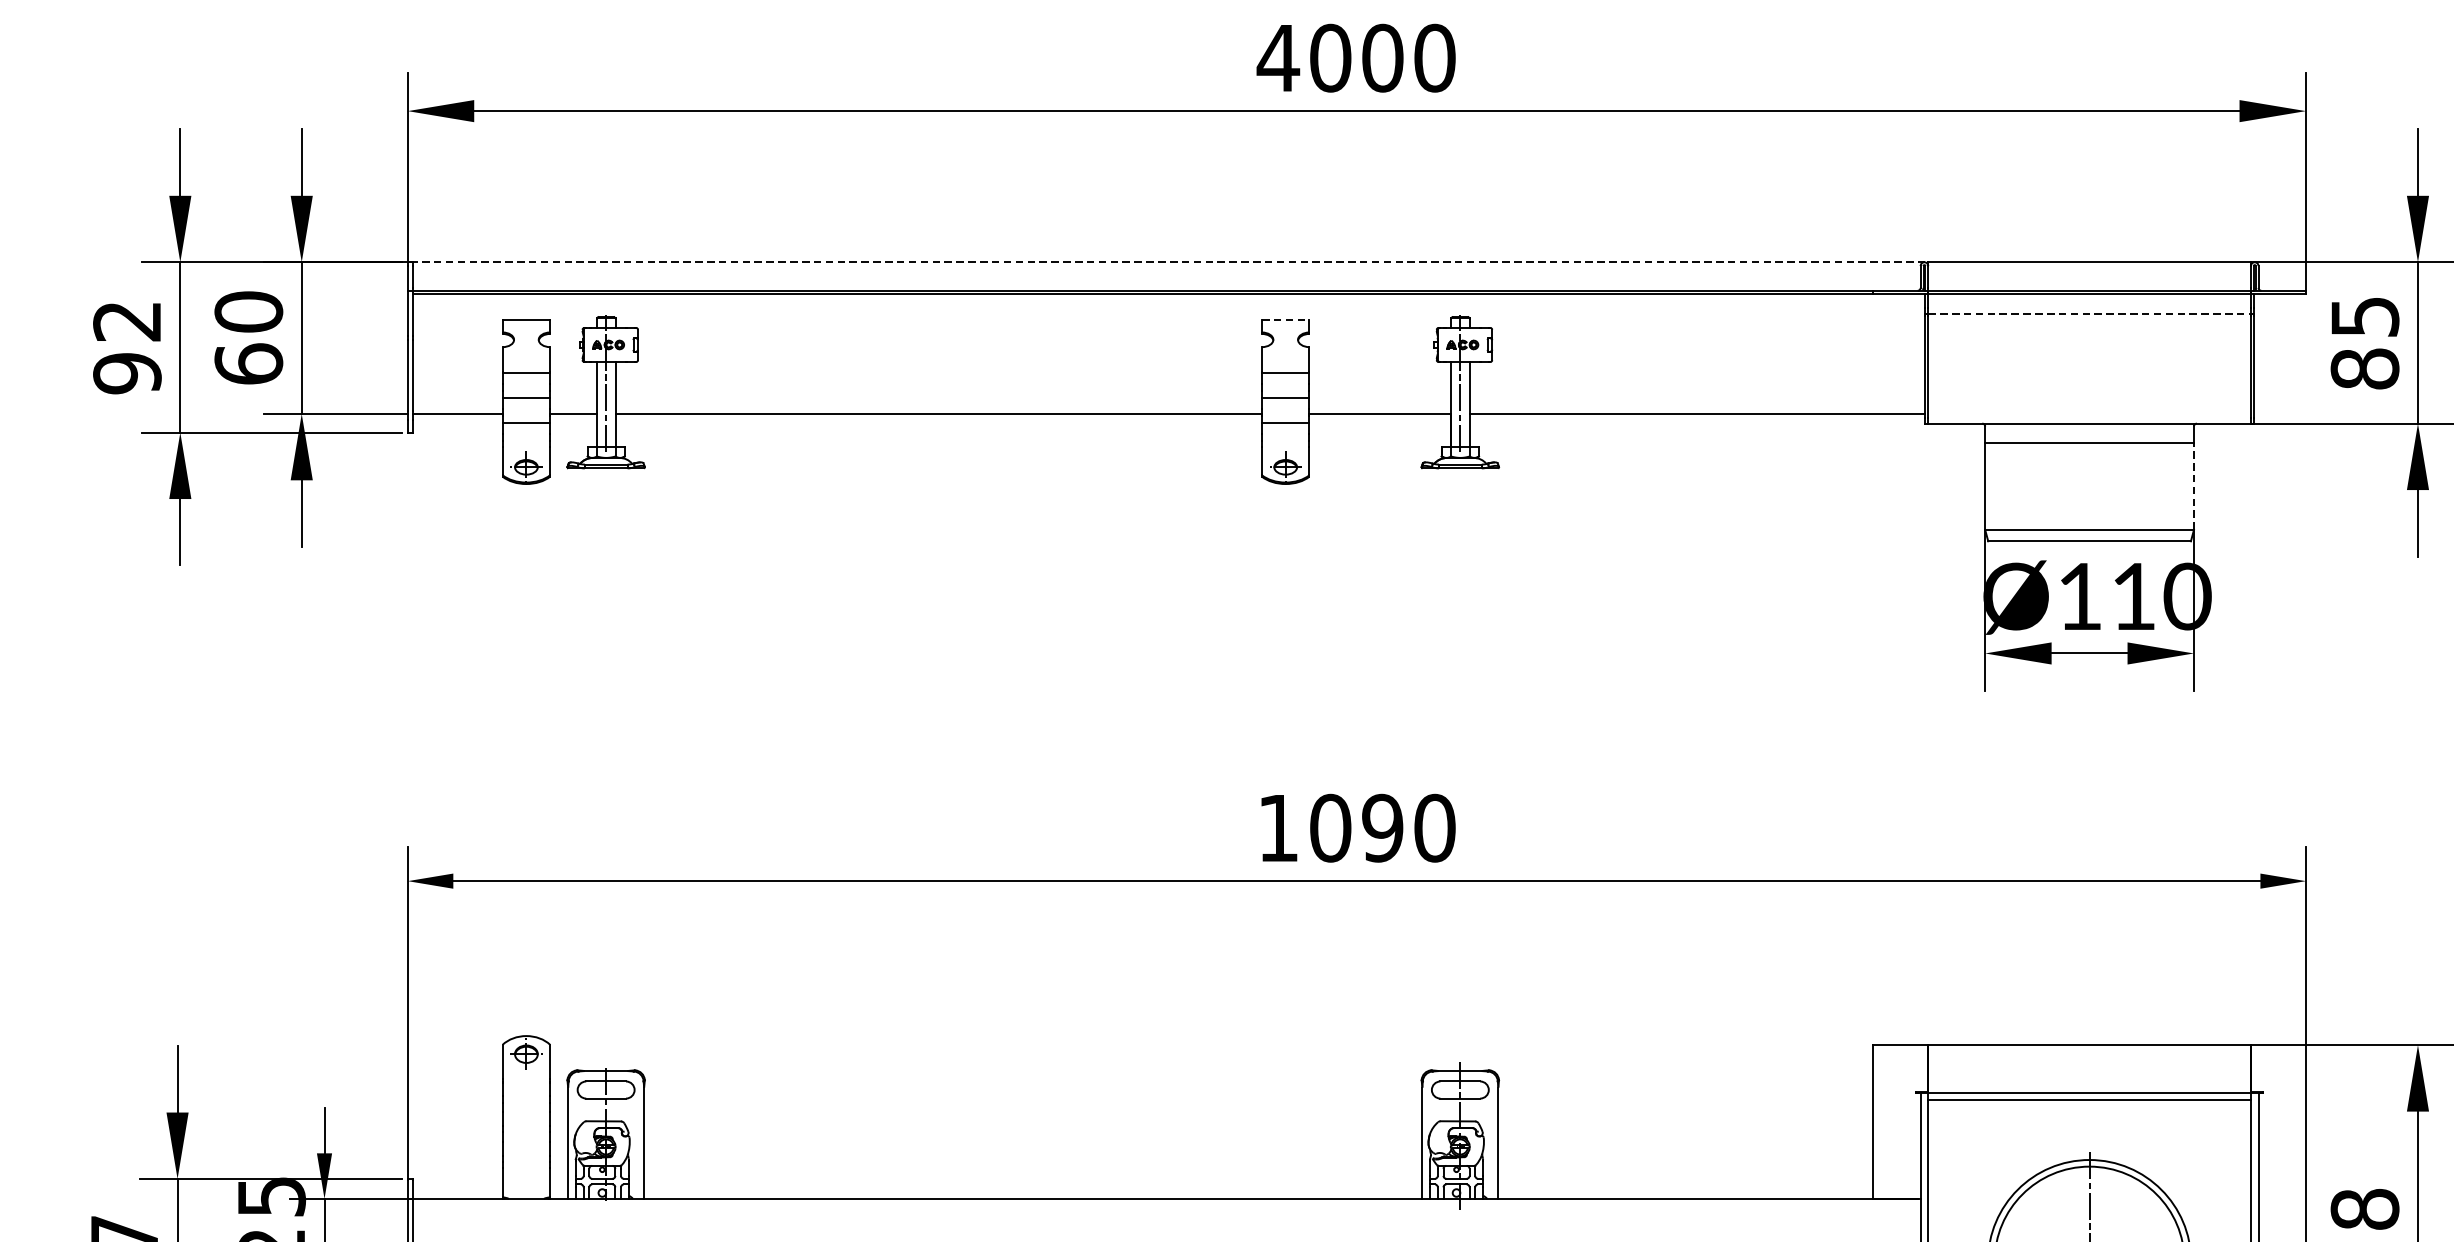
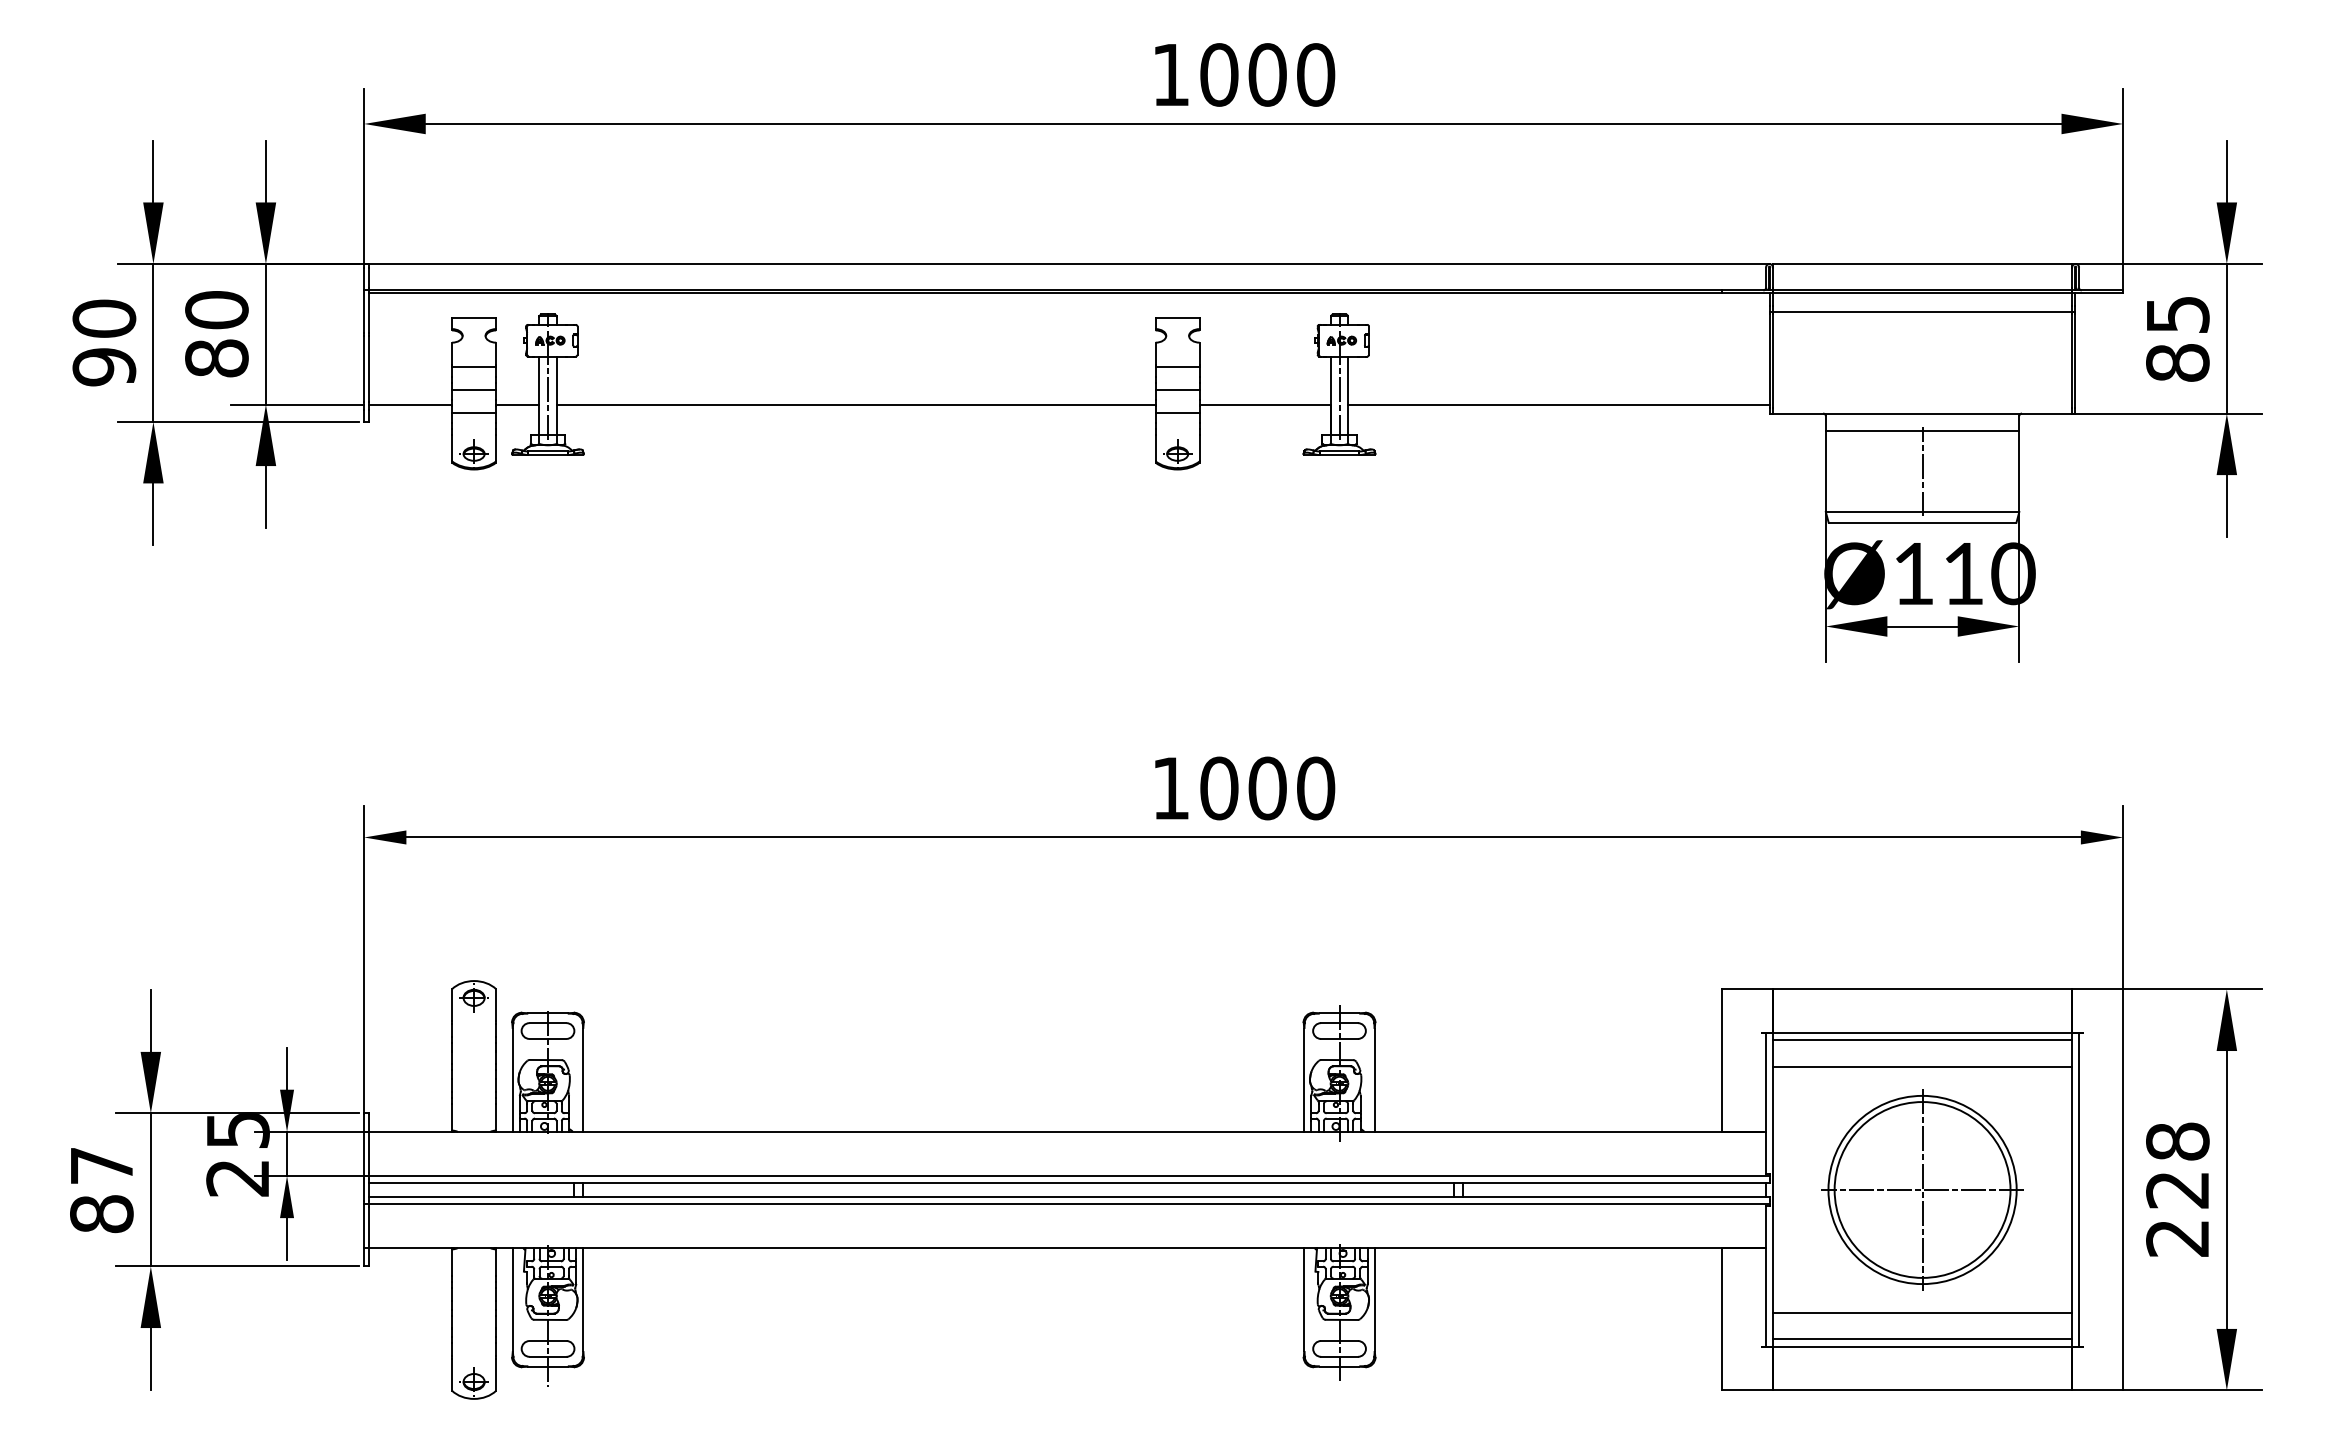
text: (1277, 57) -> (1170, 74), 4000 -> 1000
line: (1168, 262) -> (1069, 264), dashed -> solid
line: (2089, 313) -> (1922, 311), dashed -> solid
line: (1285, 319) -> (1177, 317), dashed -> solid
text: (127, 321) -> (104, 318), 92 -> 90
text: (248, 364) -> (216, 358), 60 -> 80
line: (2089, 486) -> (1922, 471), added
line: (2194, 486) -> (2019, 471), dashed -> solid
text: (1382, 828) -> (1267, 788), 1090 -> 1000
line: (2089, 1128) -> (1922, 1066), added

